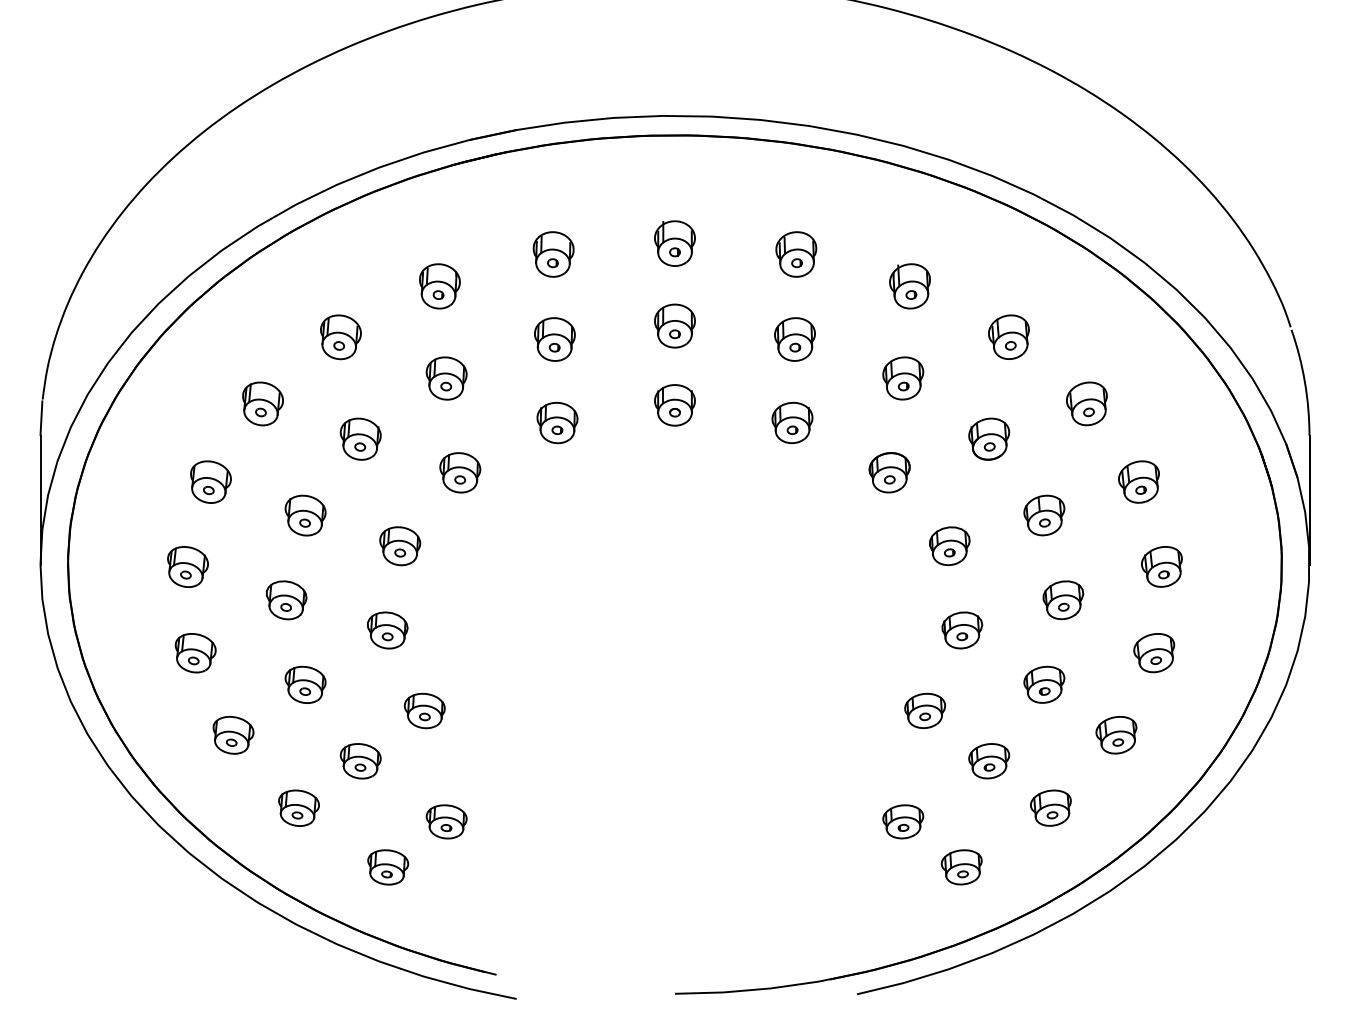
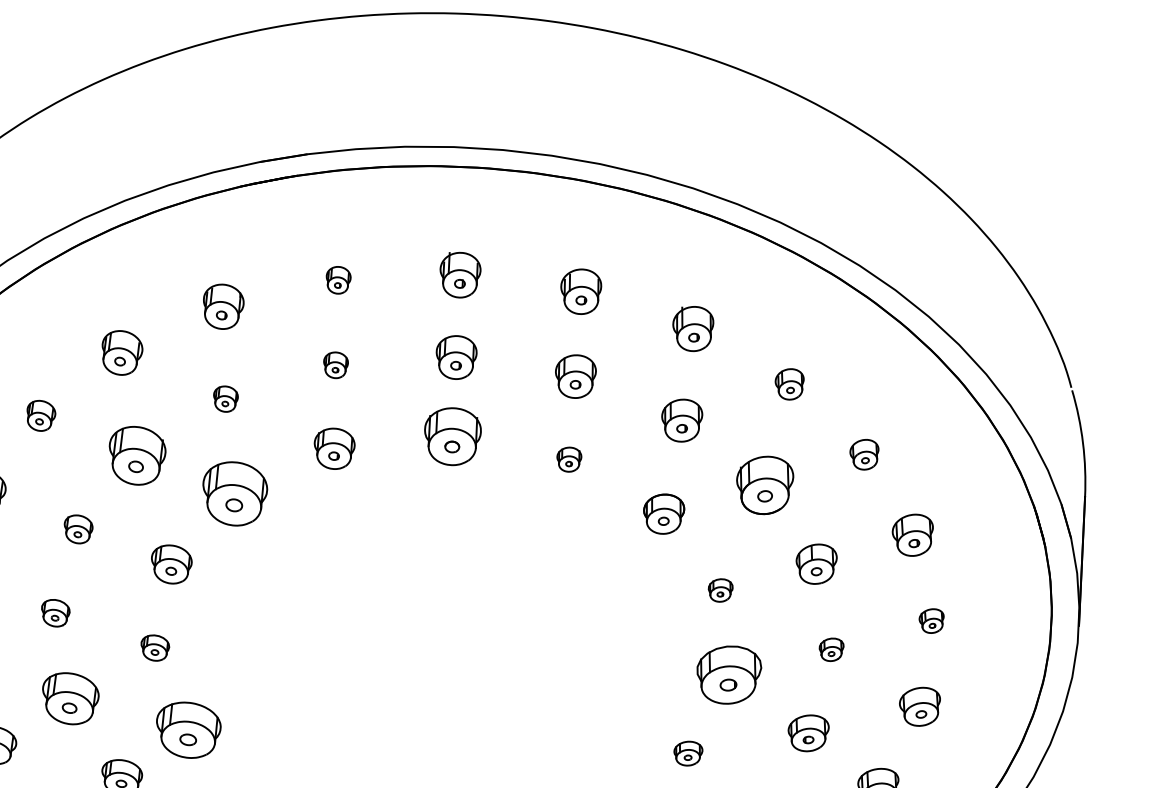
part: (553, 254) -> (338, 280), size x0.6
part: (1008, 336) -> (789, 383), size x0.7
part: (554, 339) -> (335, 365), size x0.6
part: (446, 378) -> (225, 399), size x0.6
part: (262, 403) -> (40, 415), size x0.7
part: (1086, 403) -> (863, 454), size x0.7
part: (674, 405) -> (452, 436), size x1.4
part: (792, 422) -> (569, 459), size x0.6
part: (360, 438) -> (137, 455), size x1.4
part: (989, 438) -> (765, 484), size x1.4
part: (460, 472) -> (235, 493), size x1.6
part: (305, 515) -> (78, 529), size x0.7
part: (949, 546) -> (720, 590), size x0.6
part: (1161, 566) -> (931, 620), size x0.6
part: (286, 600) -> (55, 613), size x0.7
part: (1063, 600) -> (831, 649), size x0.6
part: (387, 630) -> (154, 648), size x0.7
part: (962, 630) -> (729, 675), size x1.6
part: (305, 684) -> (70, 698), size x1.4
part: (424, 710) -> (188, 729), size x1.6
part: (925, 710) -> (688, 753), size x0.7

